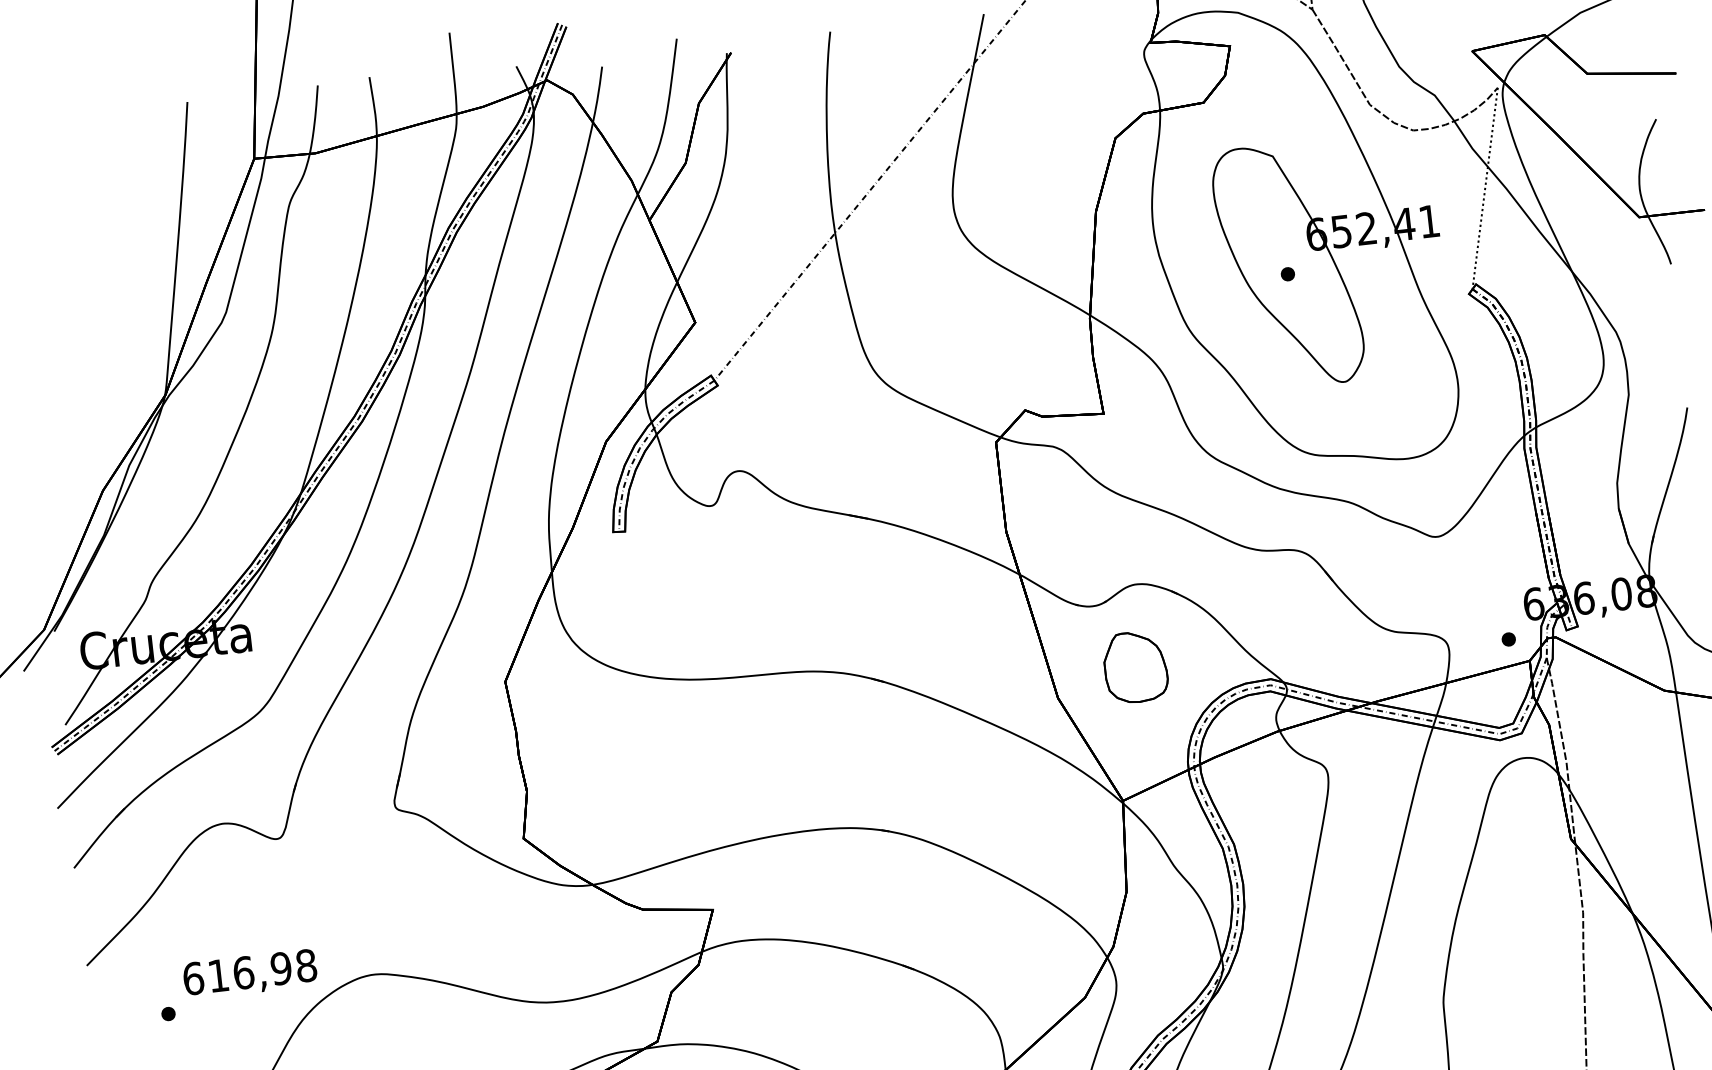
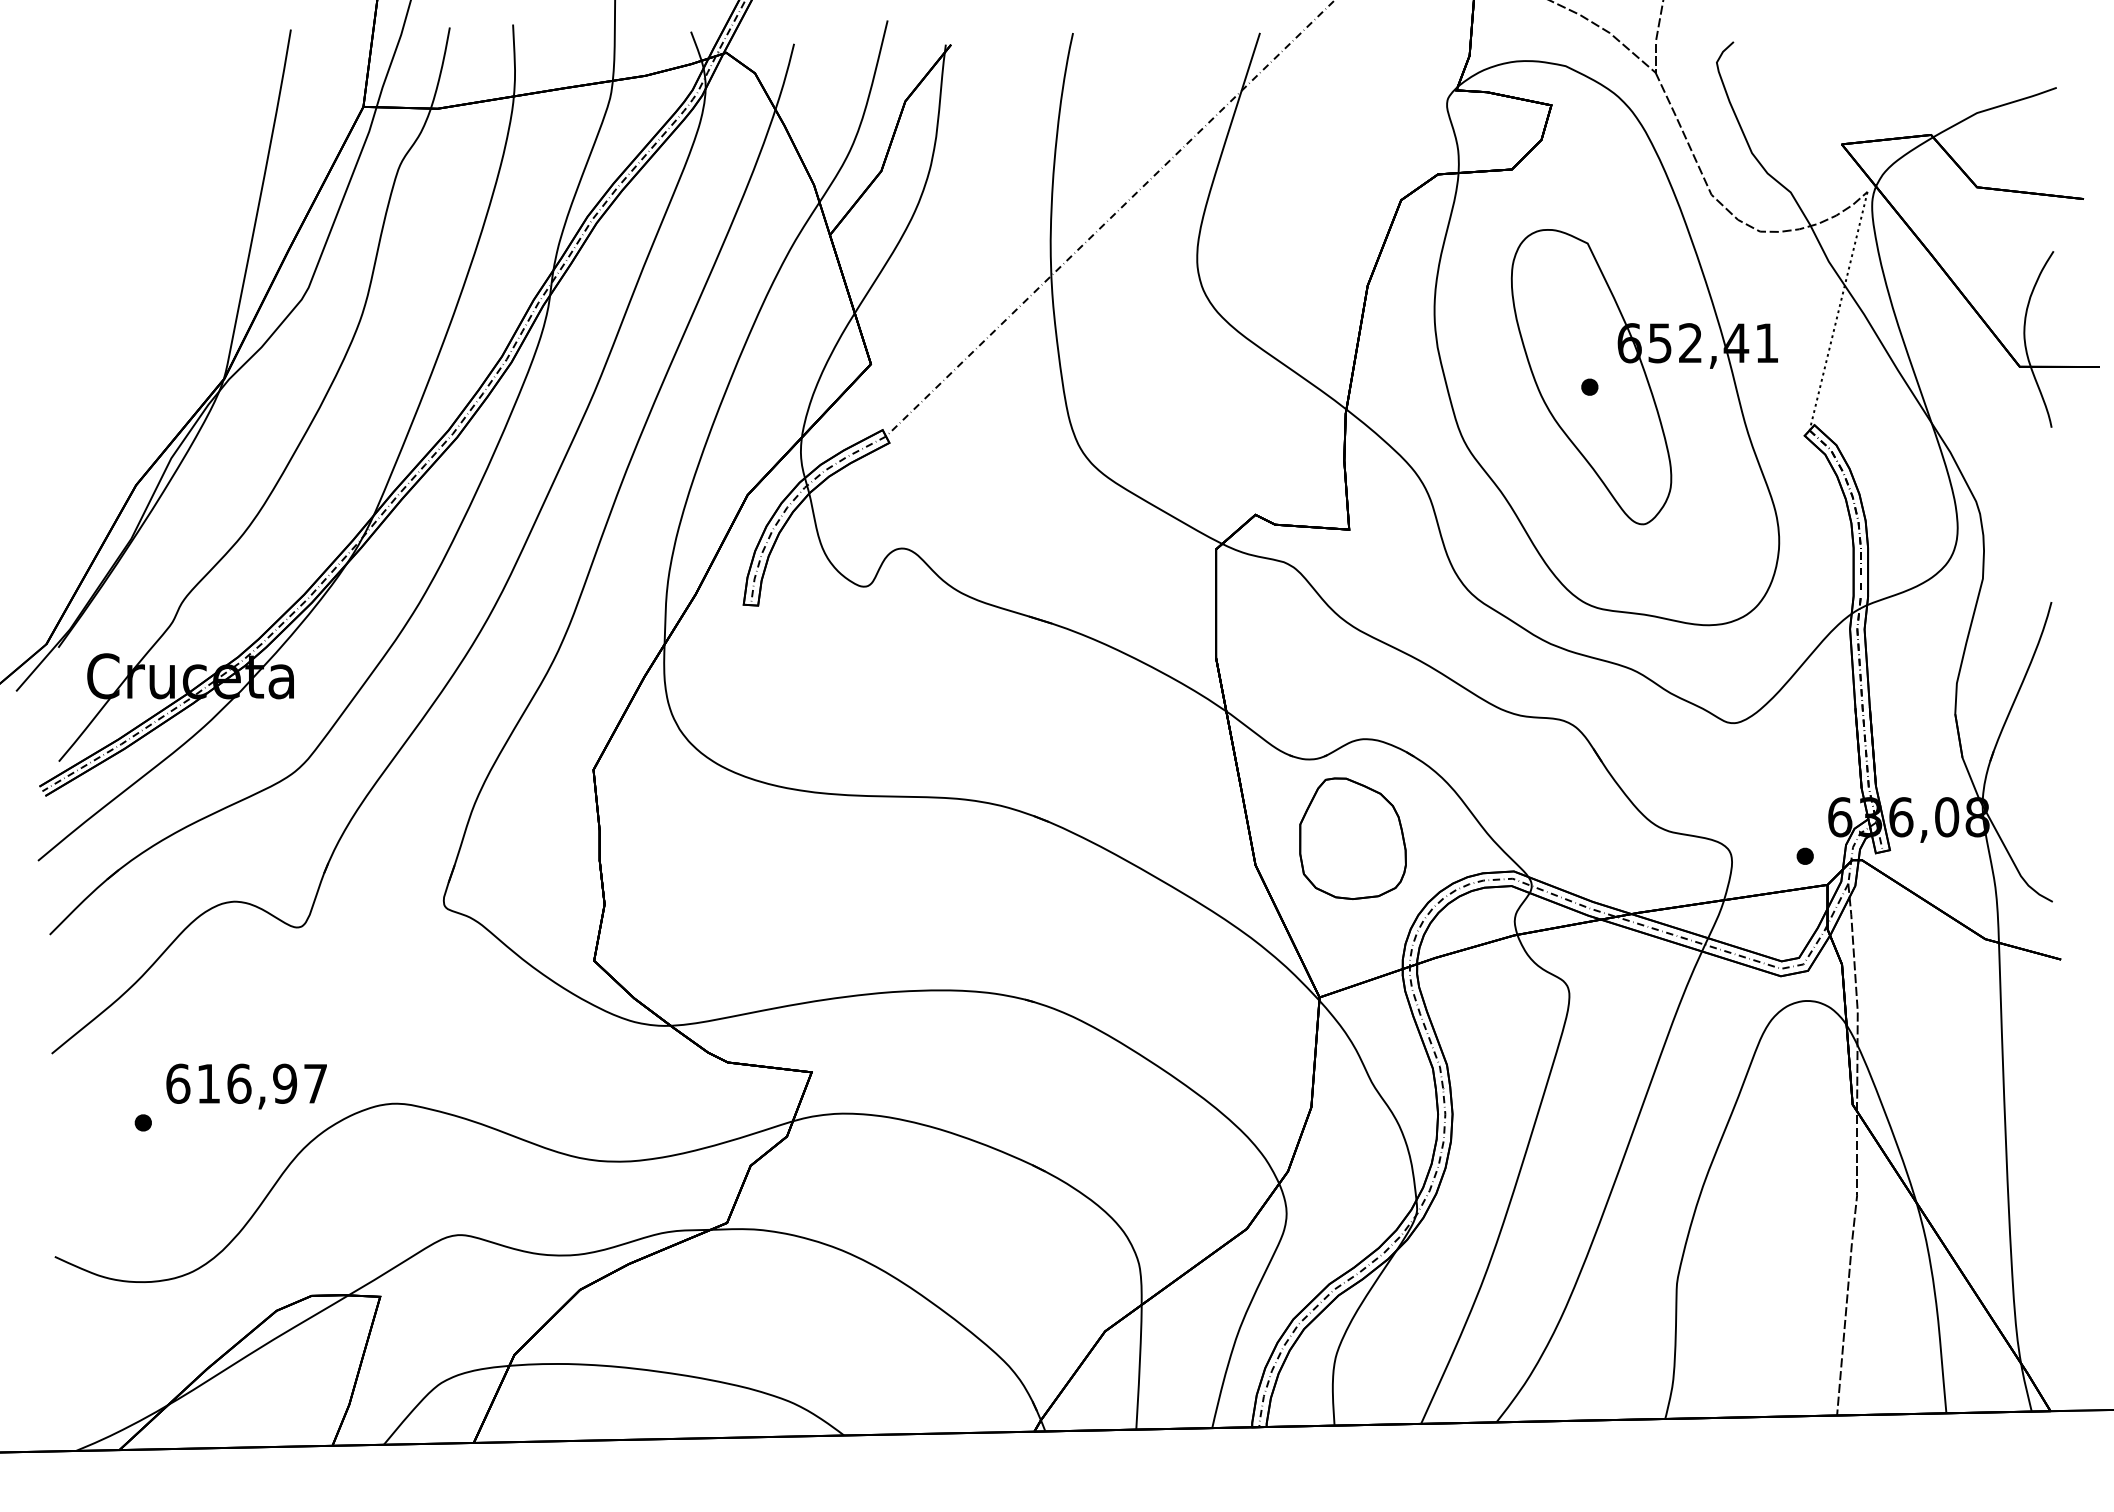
part: (1135, 667) -> (1352, 838), size x1.43
text: (306, 965) -> (315, 1083), 616,98 -> 616,97

